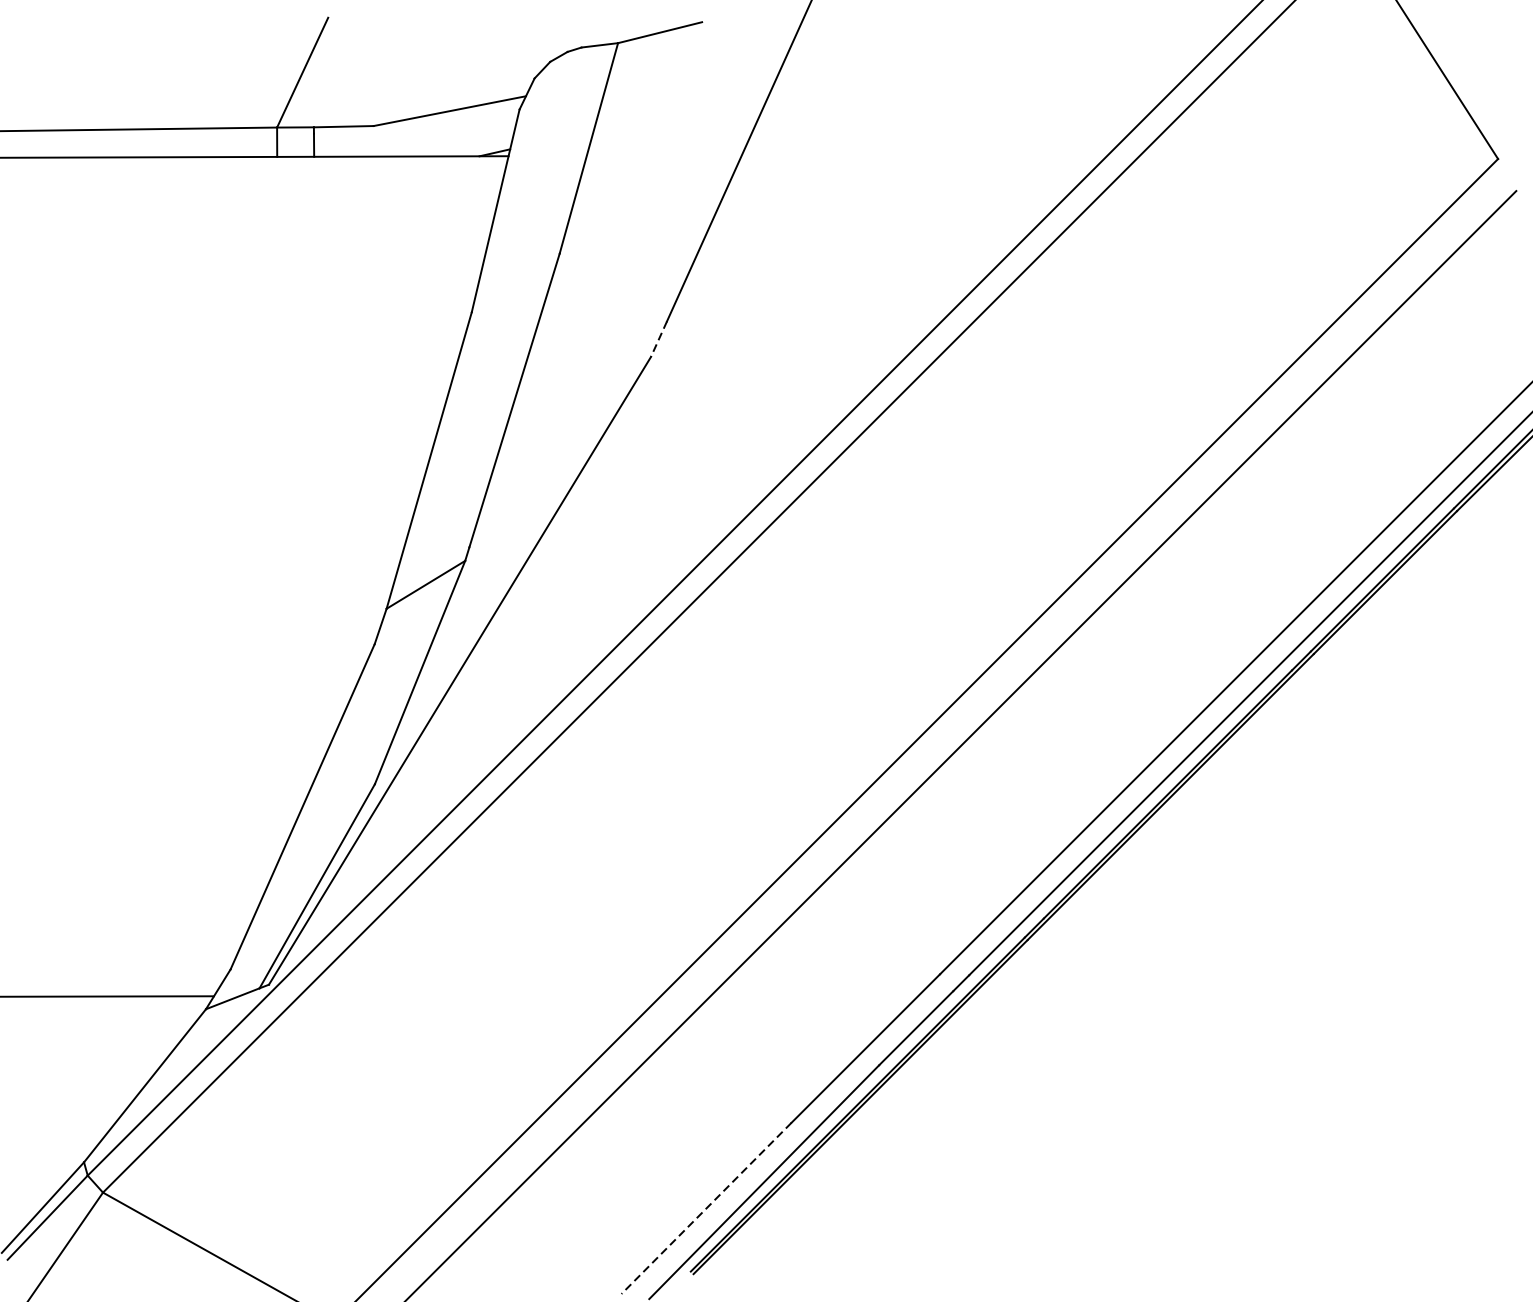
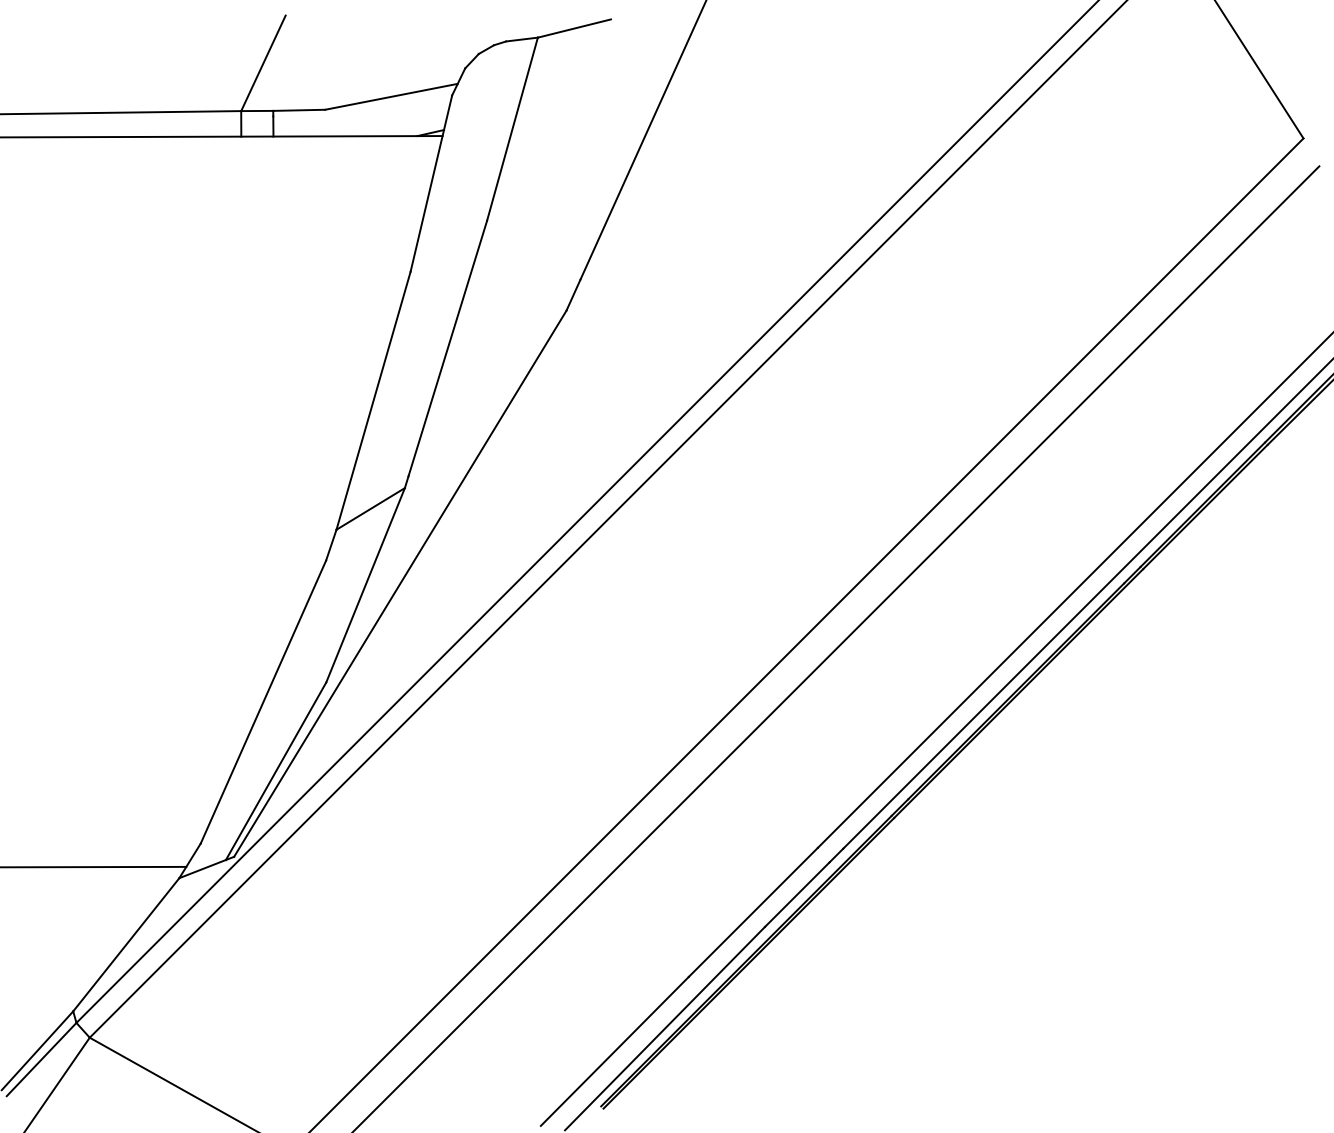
line: (659, 339) -> (573, 295), dashed -> solid
line: (706, 1208) -> (614, 1051), dashed -> solid

